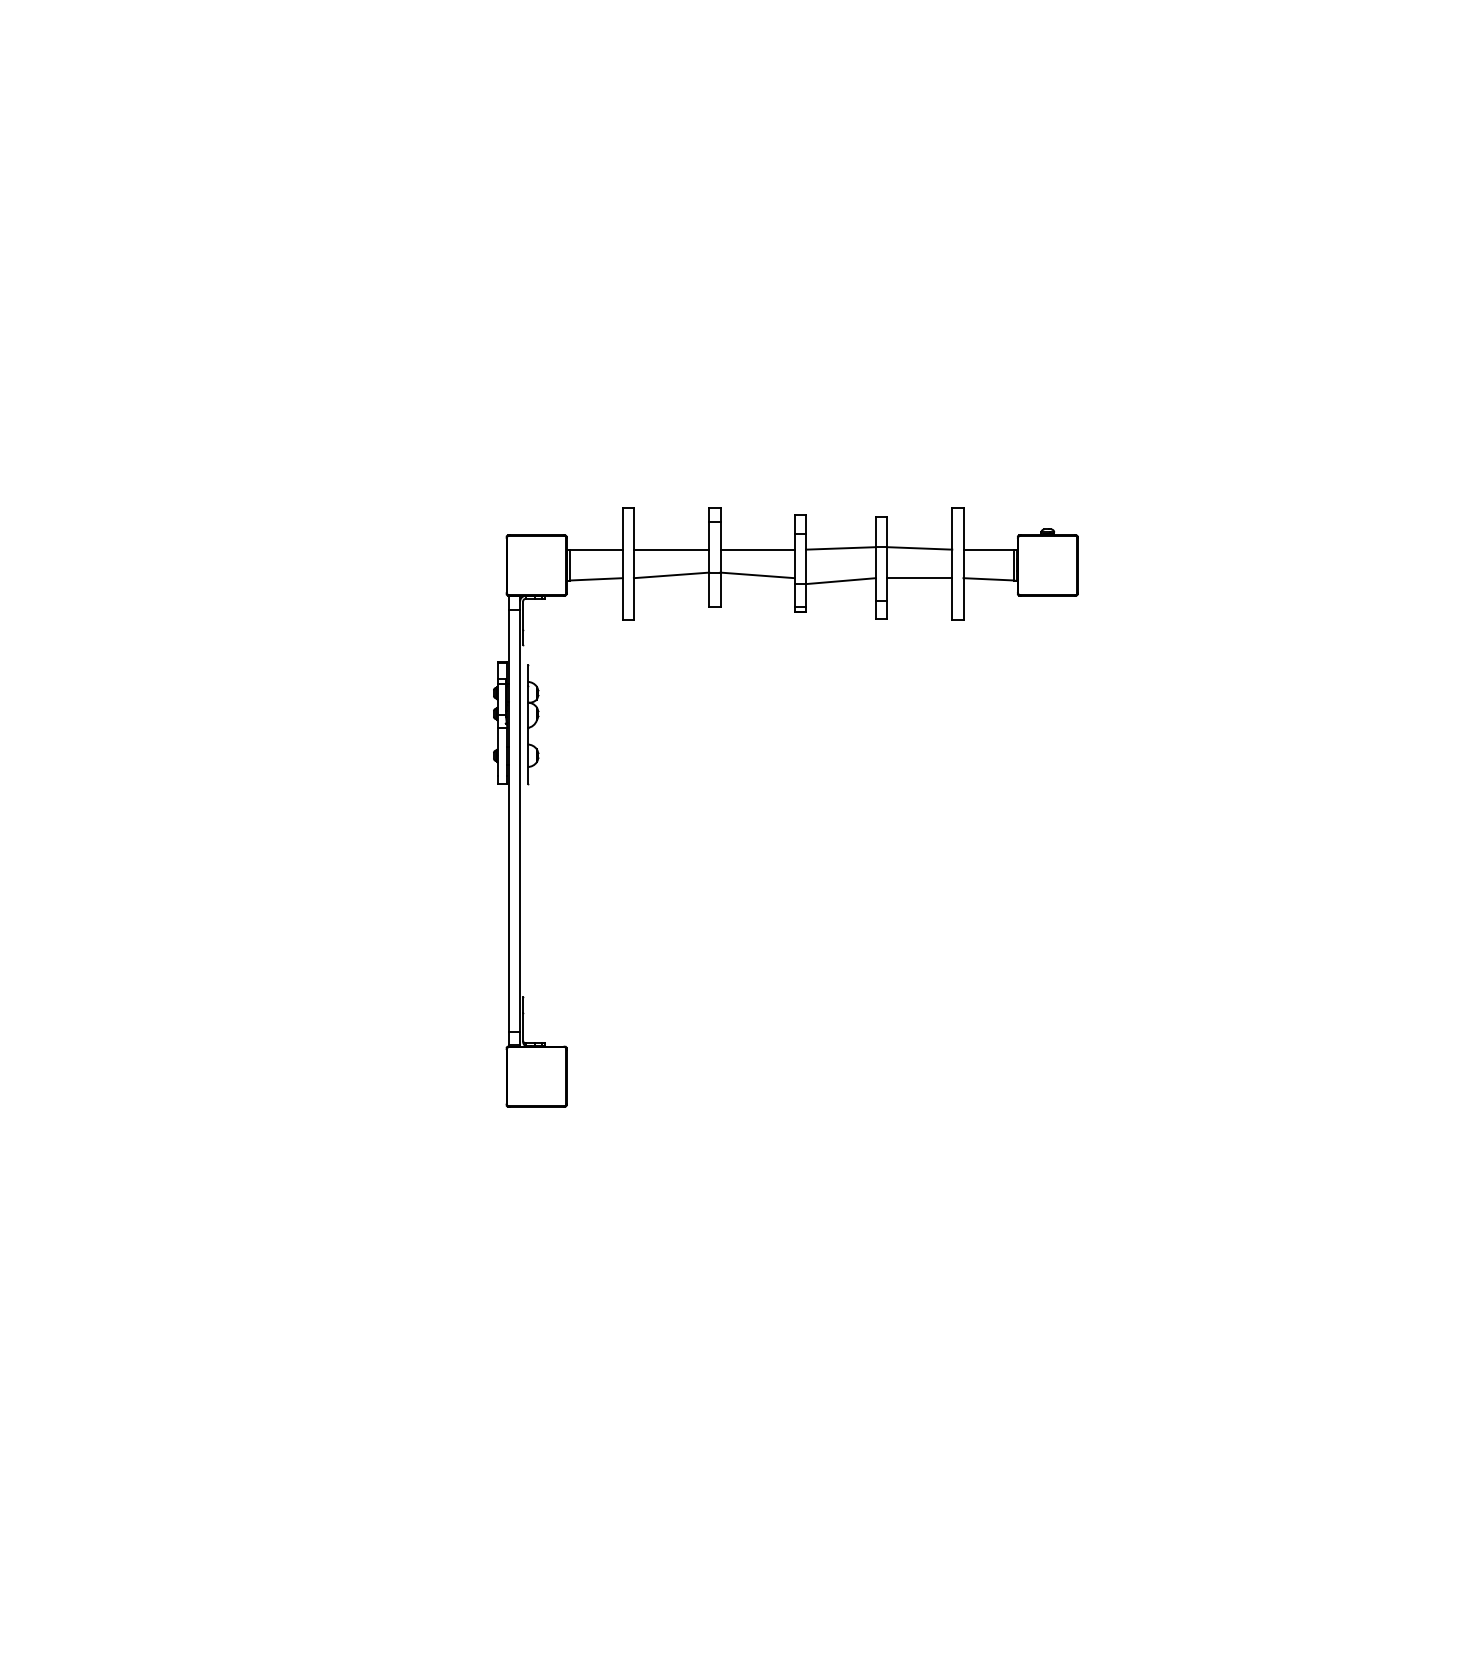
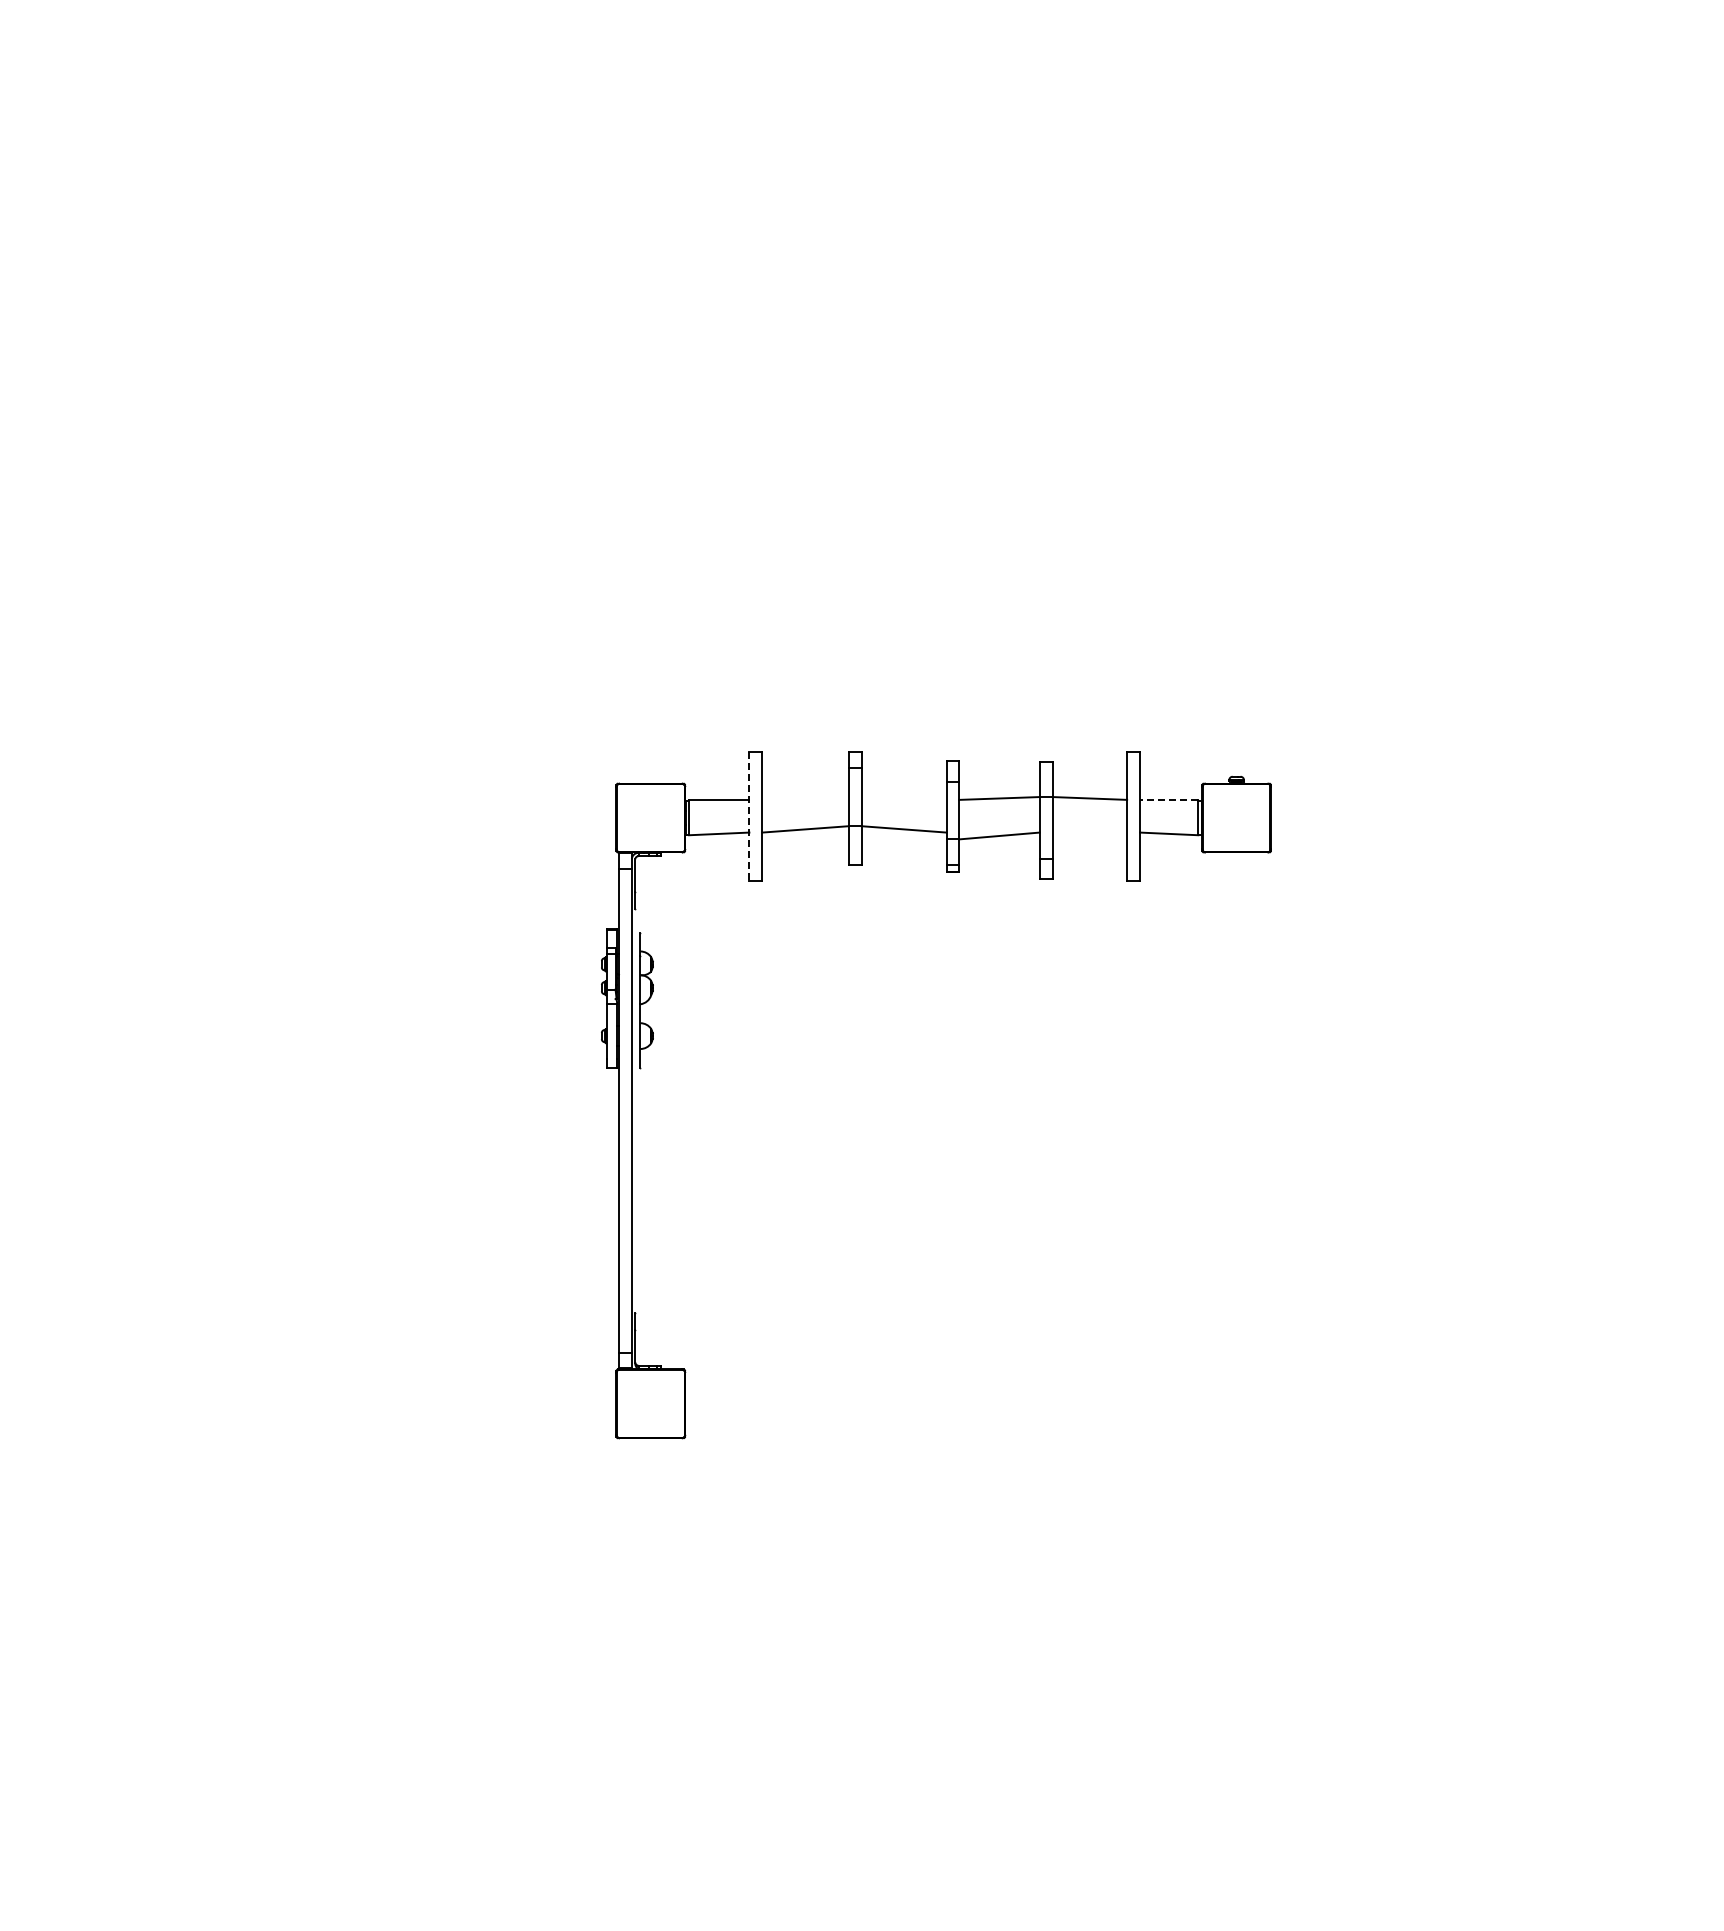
line: (671, 549) -> (805, 799), removed
line: (757, 549) -> (903, 799), removed
line: (988, 549) -> (1168, 799), solid -> dashed
line: (622, 564) -> (749, 816), solid -> dashed
line: (919, 578) -> (1089, 832), removed

